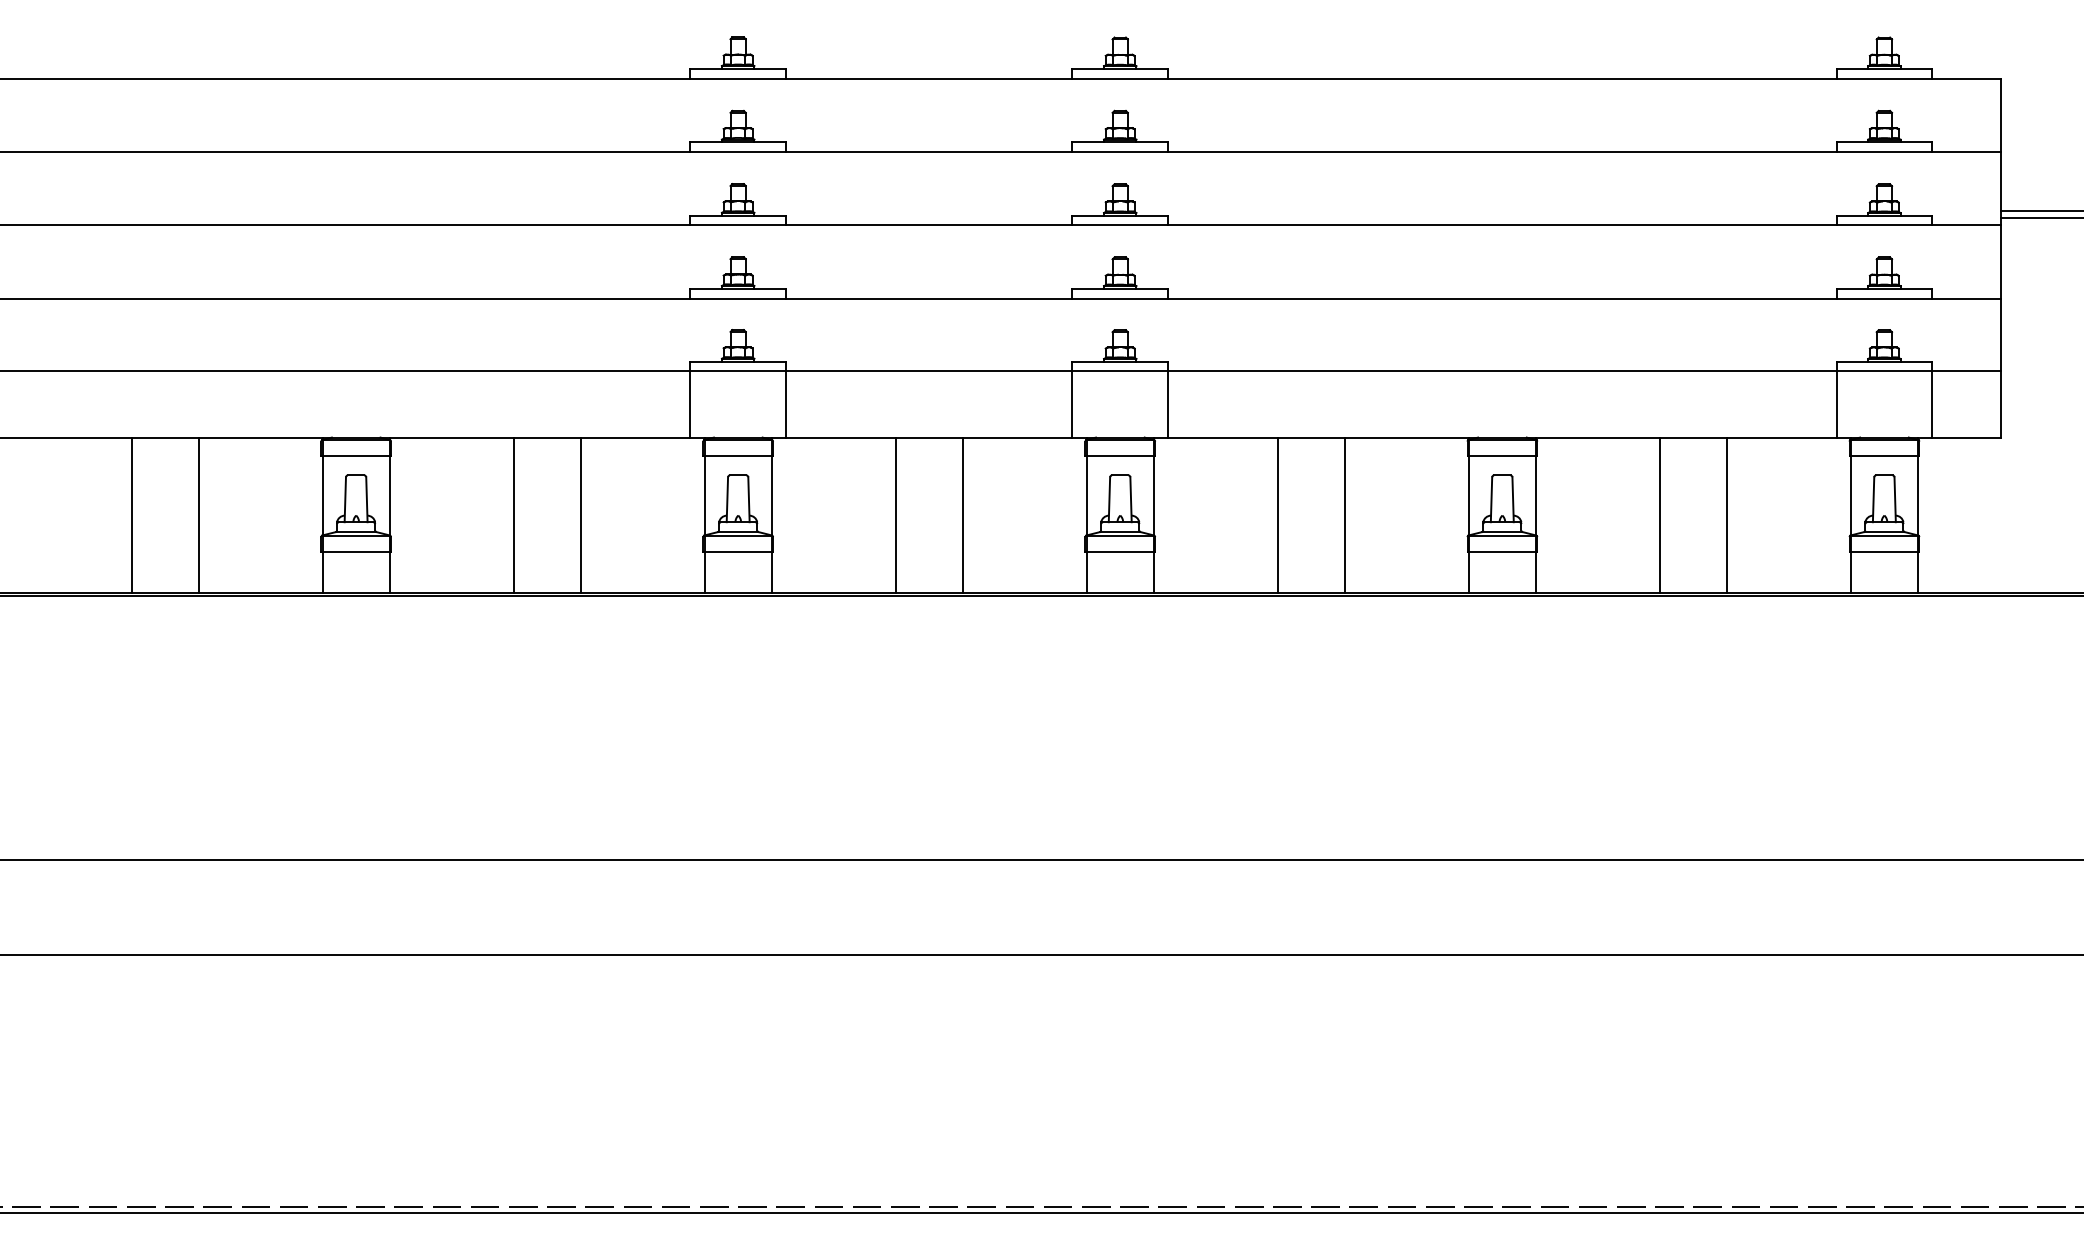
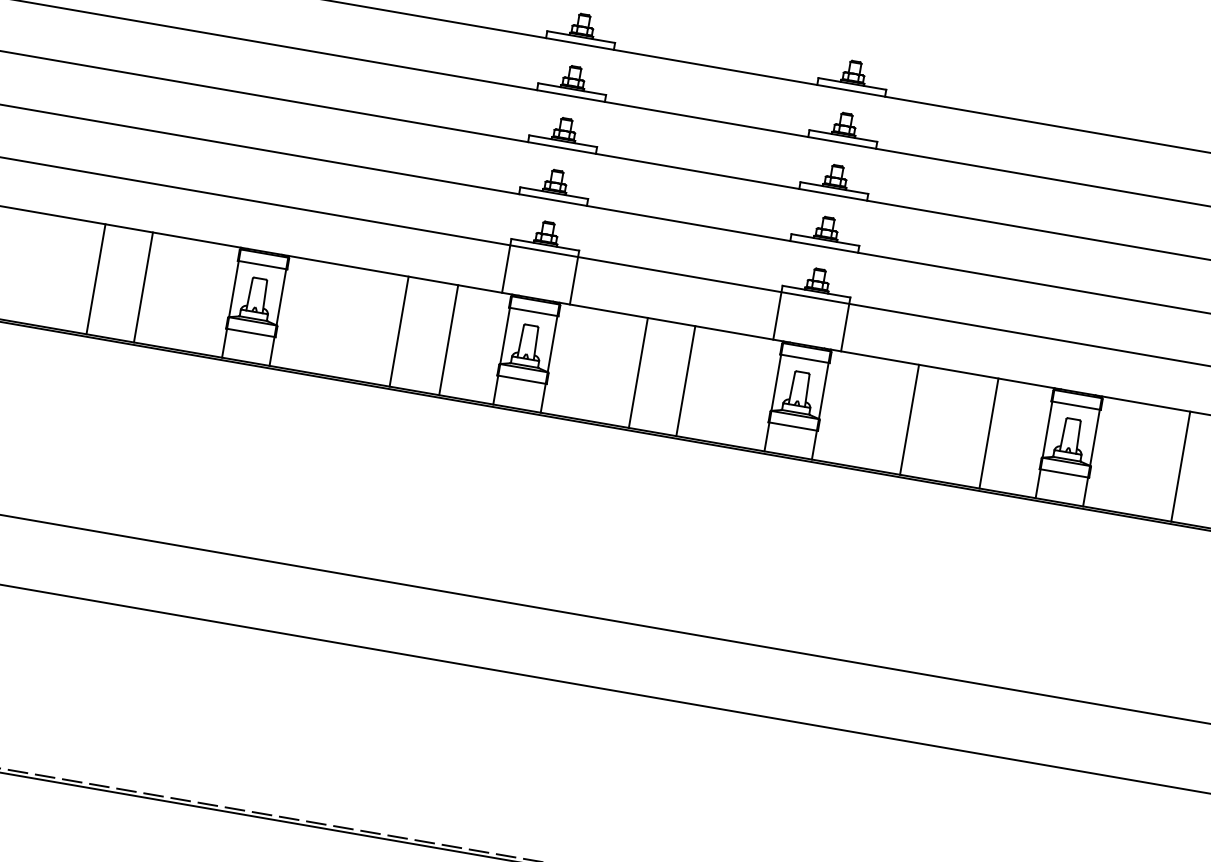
line: (513, 514) -> (399, 331), moved
line: (580, 514) -> (448, 339), moved
line: (1344, 514) -> (988, 433), moved

